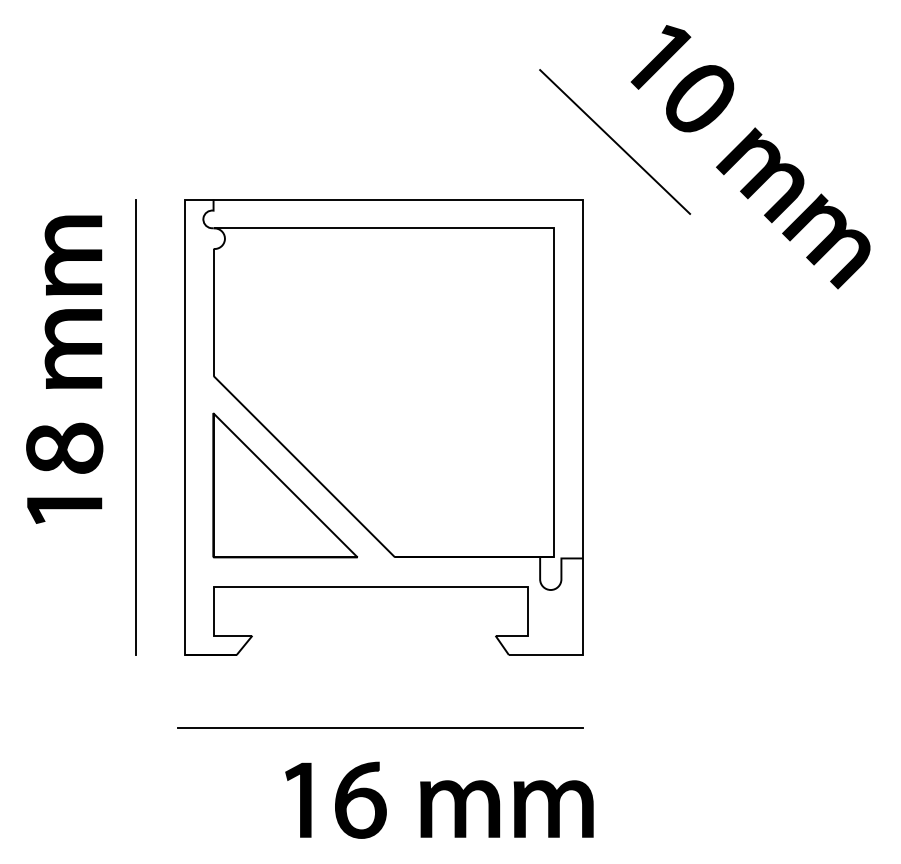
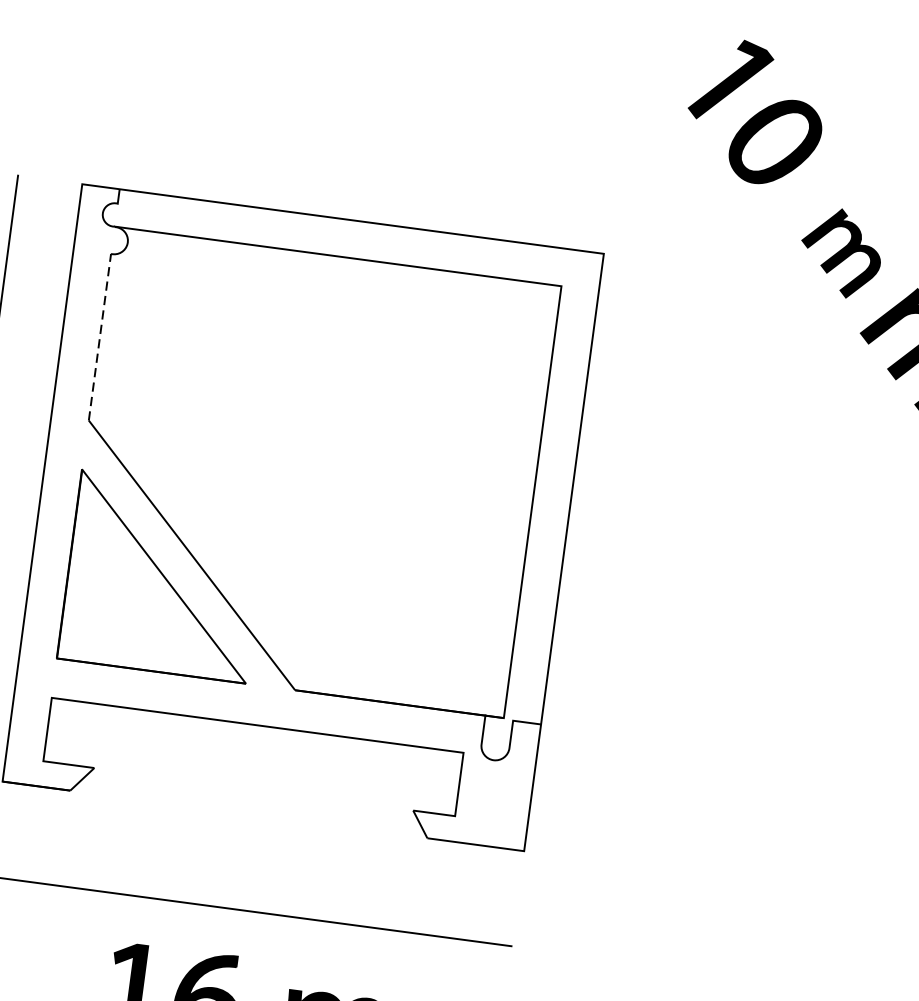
line: (615, 141) -> (657, 183), removed
part: (760, 175) -> (841, 253), size x0.7
line: (213, 312) -> (99, 337), solid -> dashed

